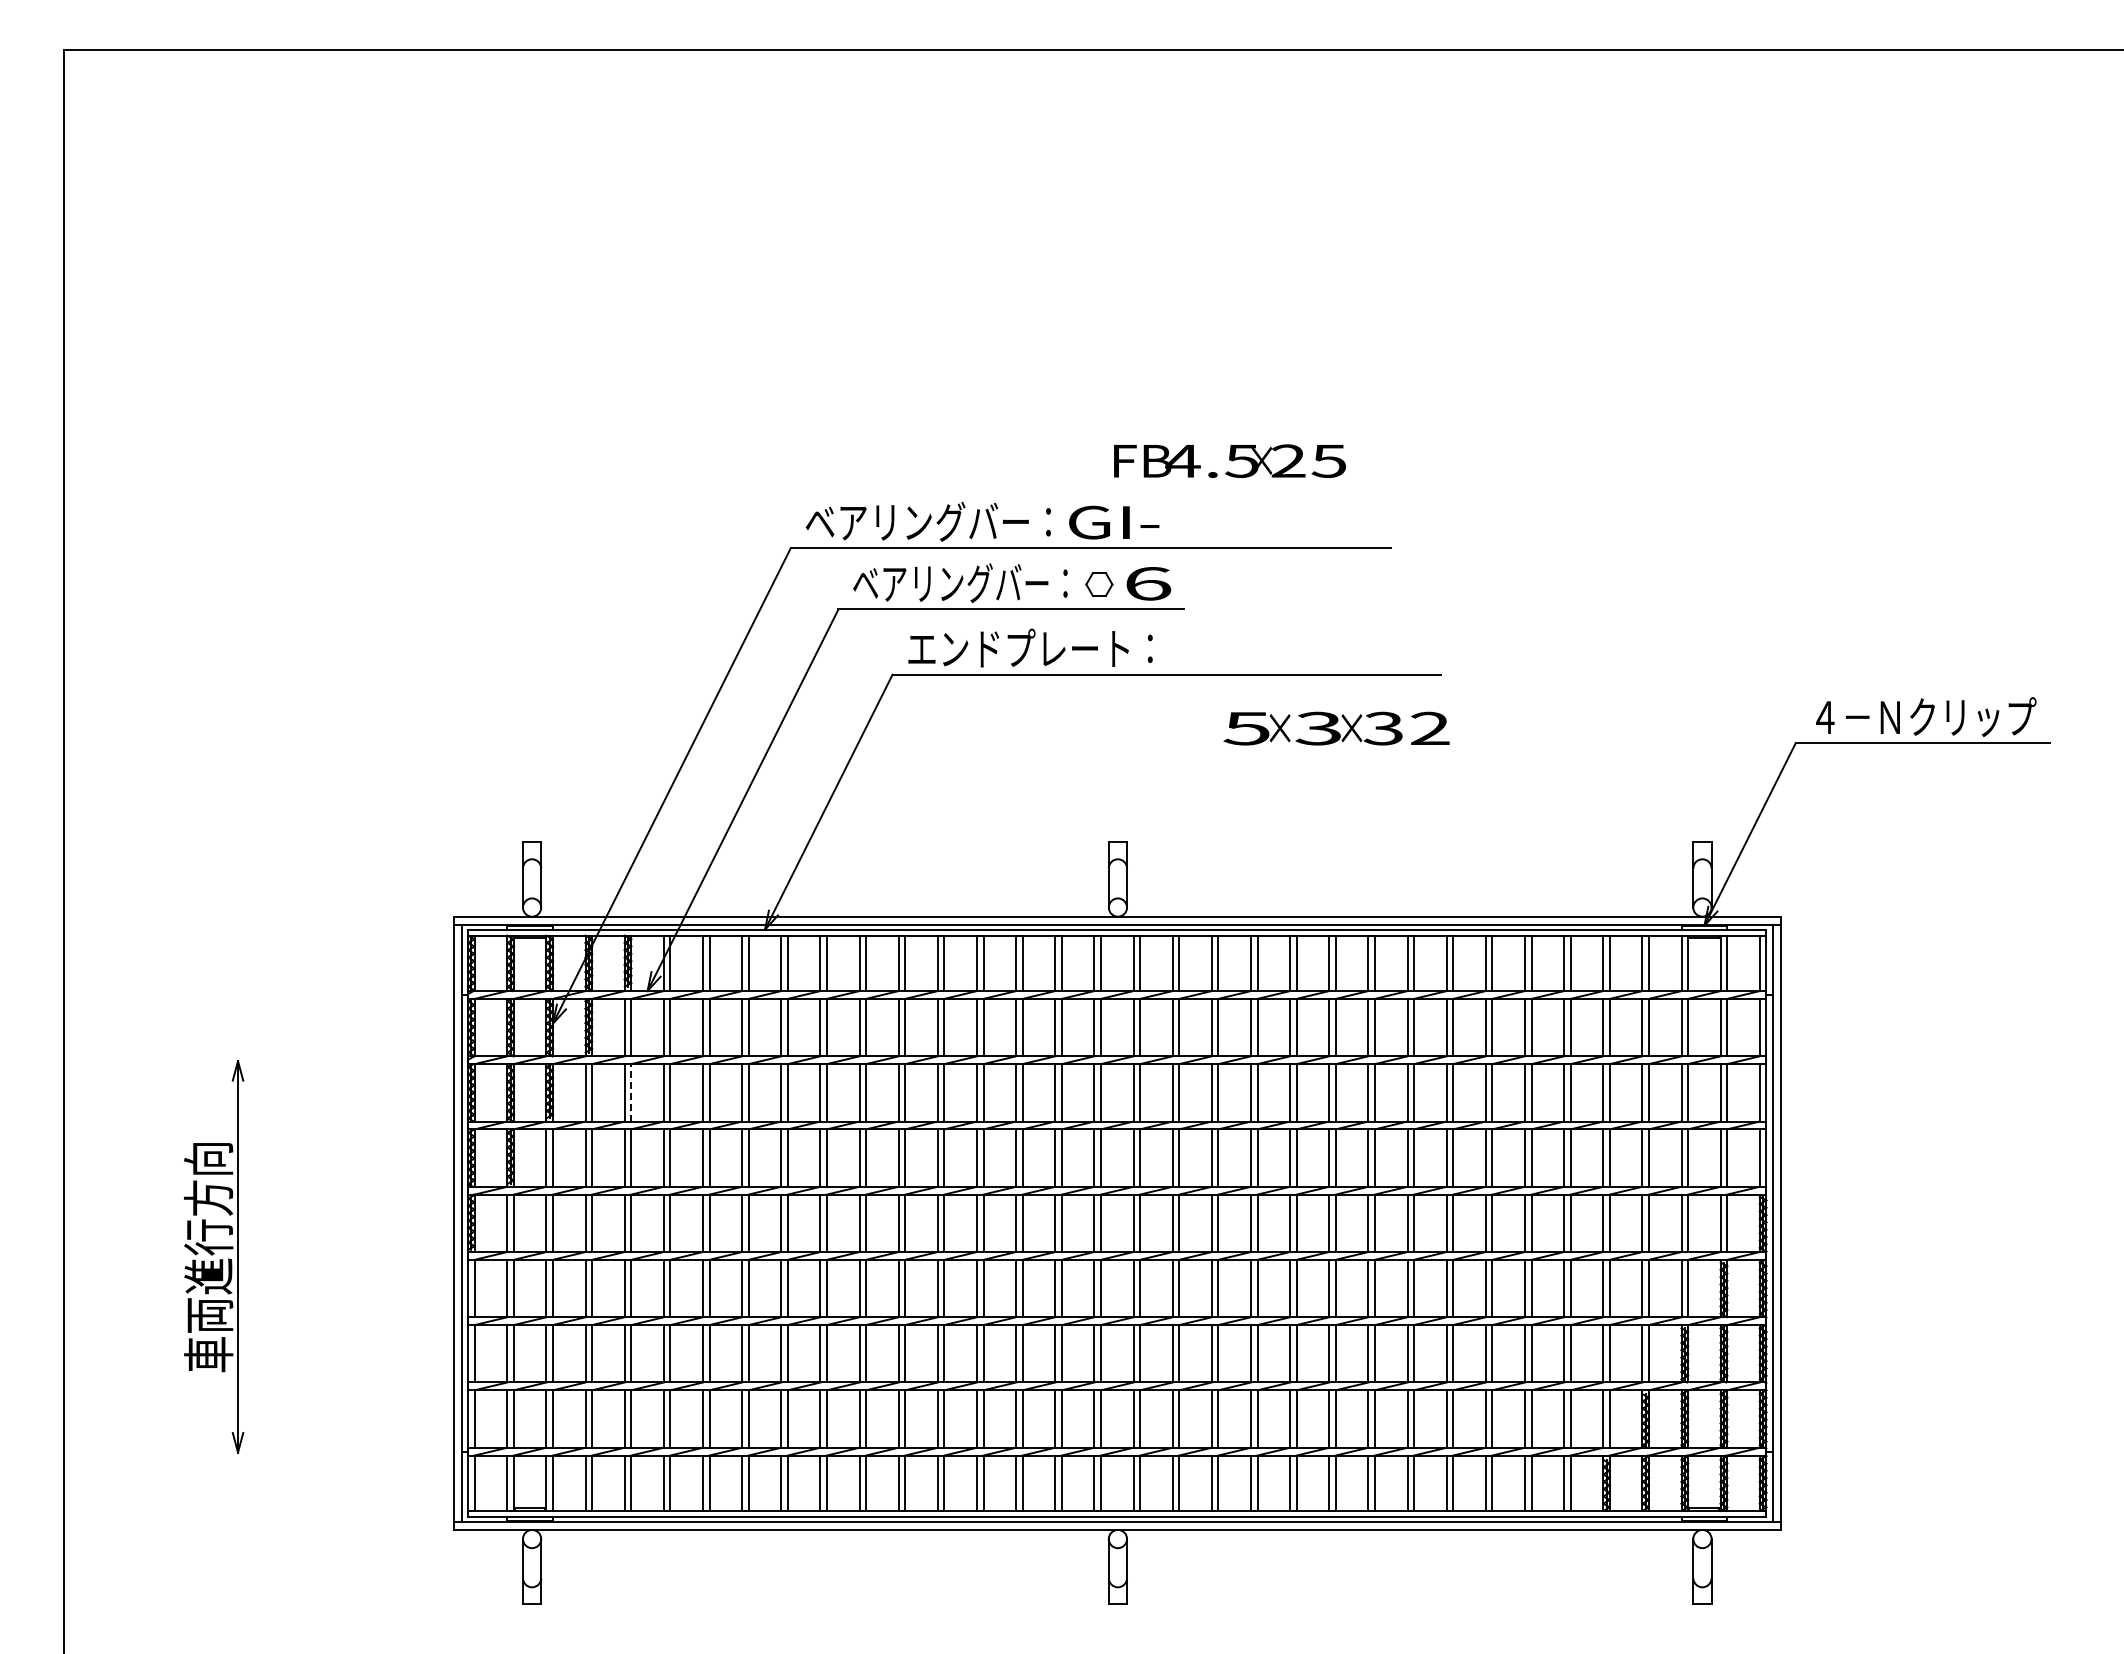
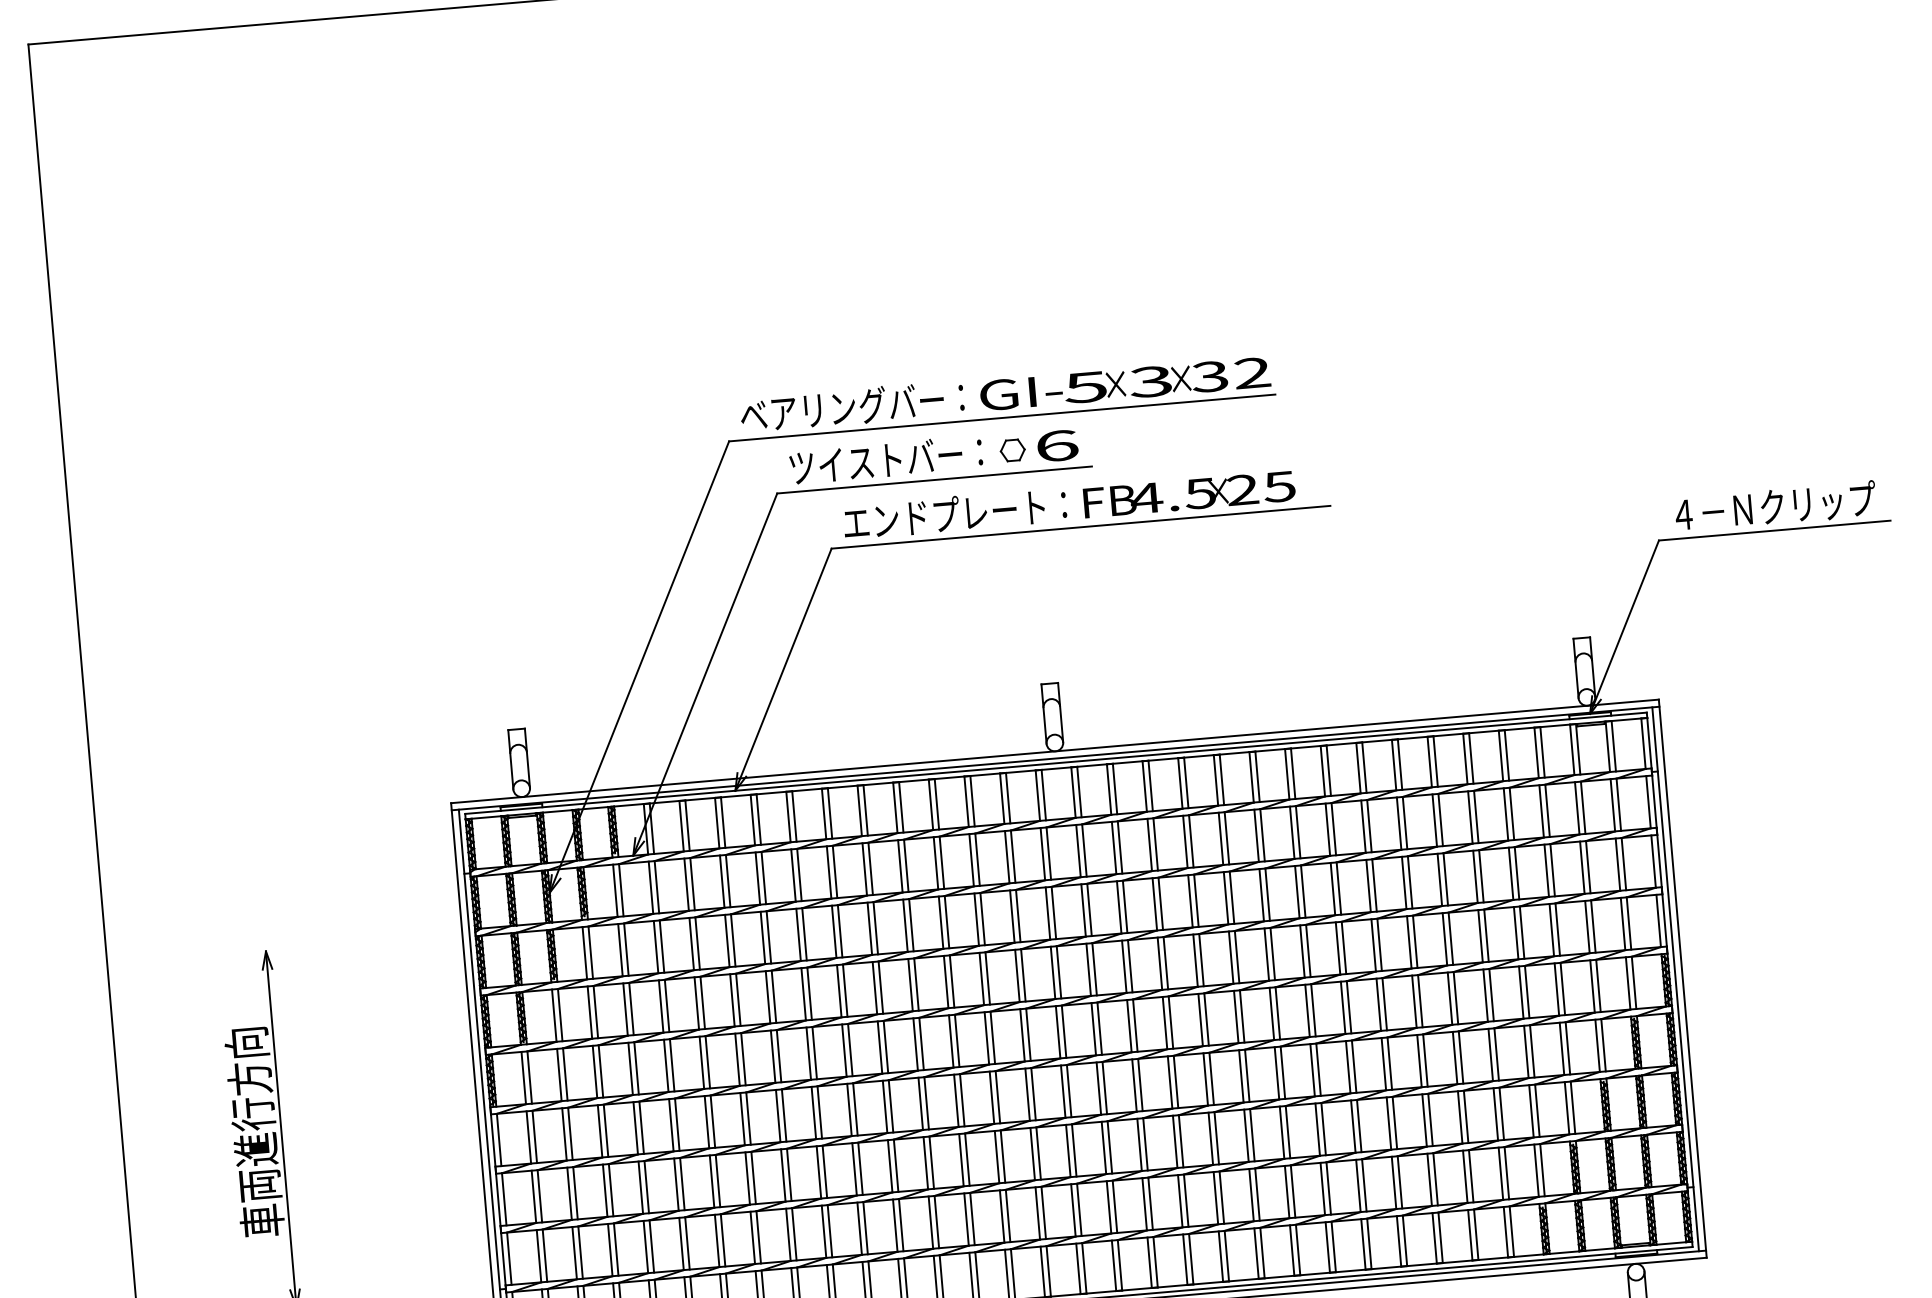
text: (1229, 460) -> (1188, 494), moved
text: (960, 583) -> (886, 460), ベアリングバー： -> ツイストバー：
text: (1336, 728) -> (1167, 380), moved
line: (631, 1092) -> (626, 949), dashed -> solid

